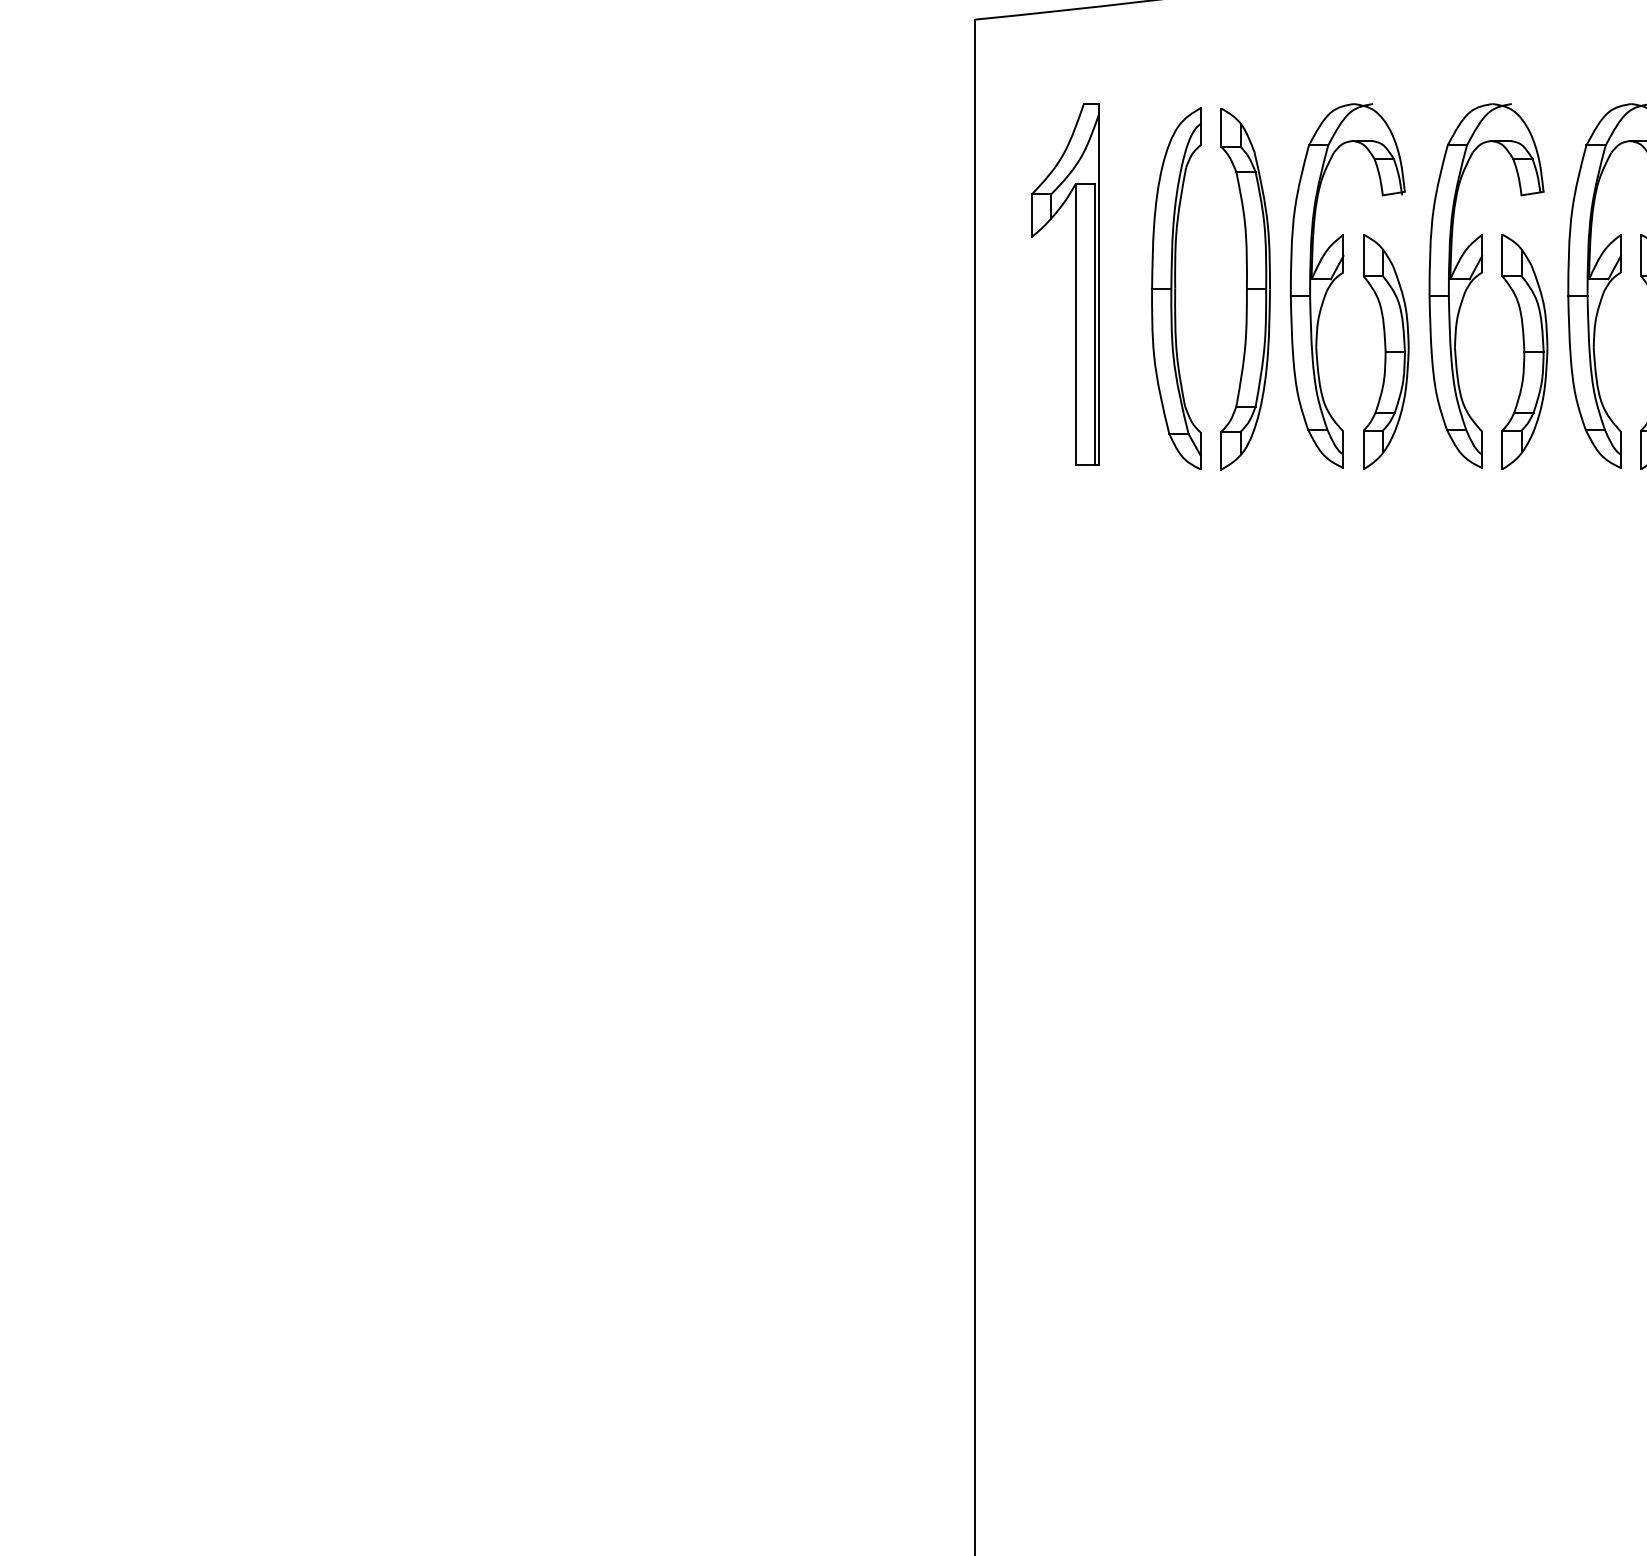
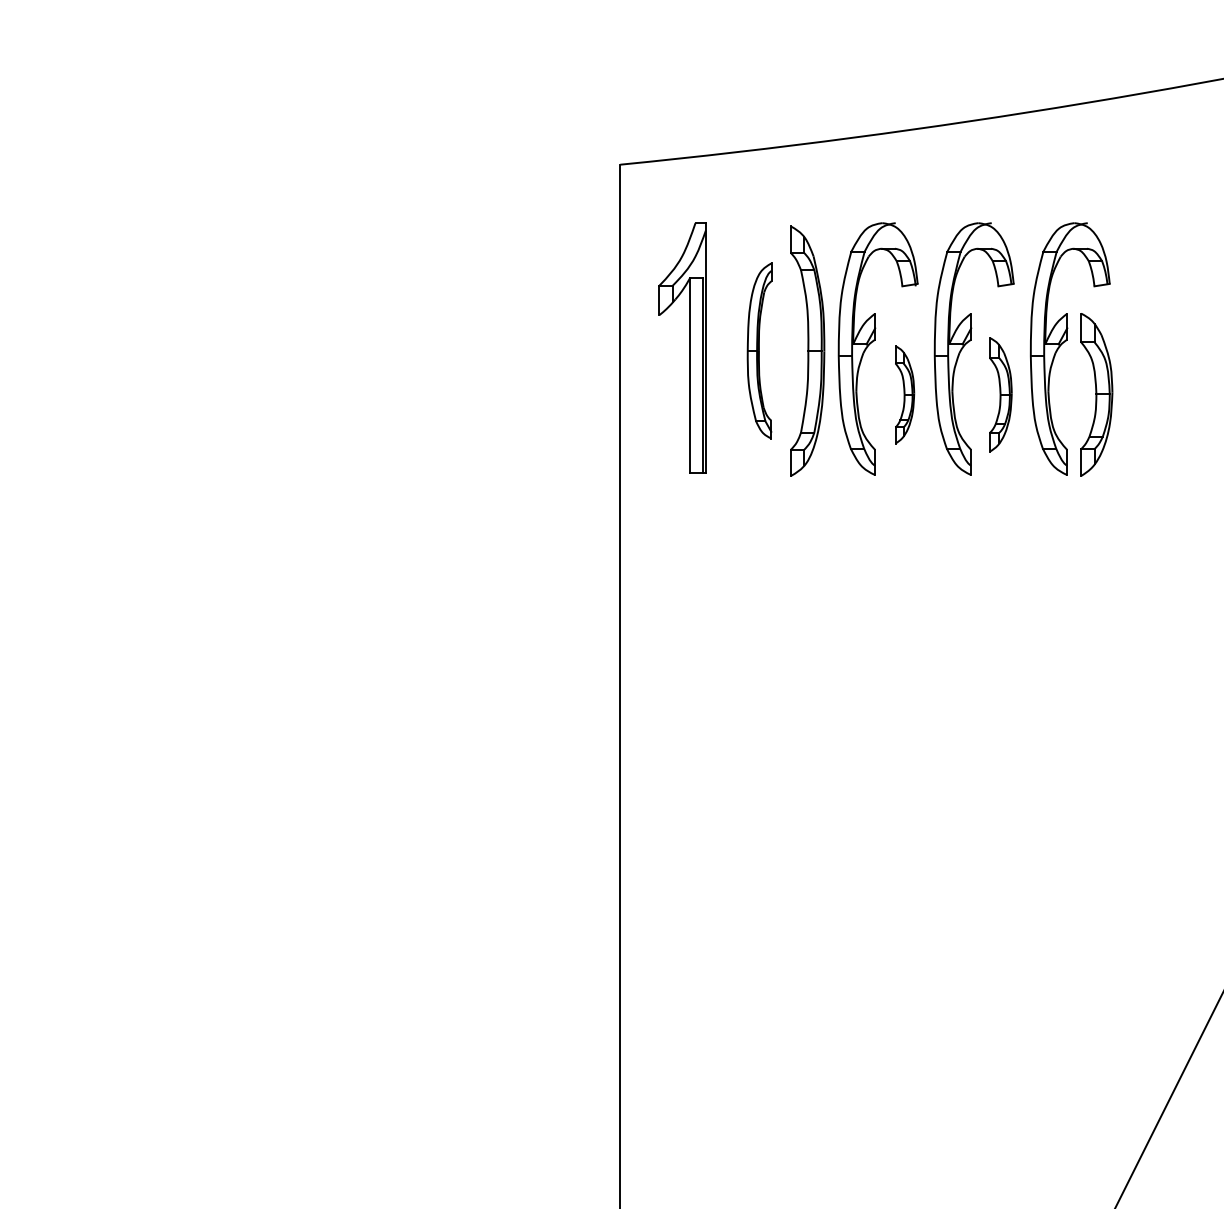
part: (1176, 288) -> (759, 350), size x0.7
part: (1385, 351) -> (904, 394), size x0.6
part: (1524, 351) -> (1000, 394), size x0.7

